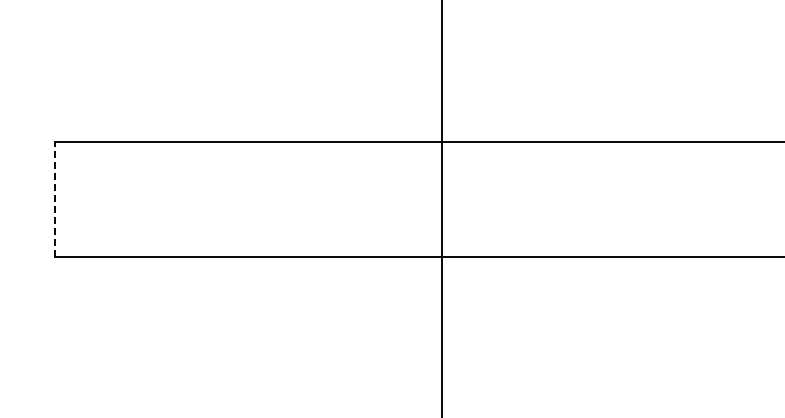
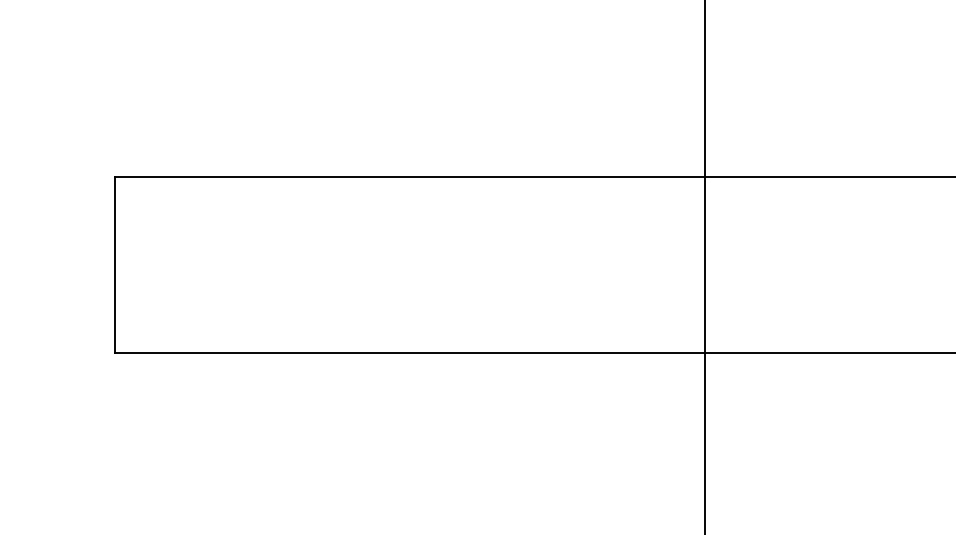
line: (54, 199) -> (114, 265), dashed -> solid

